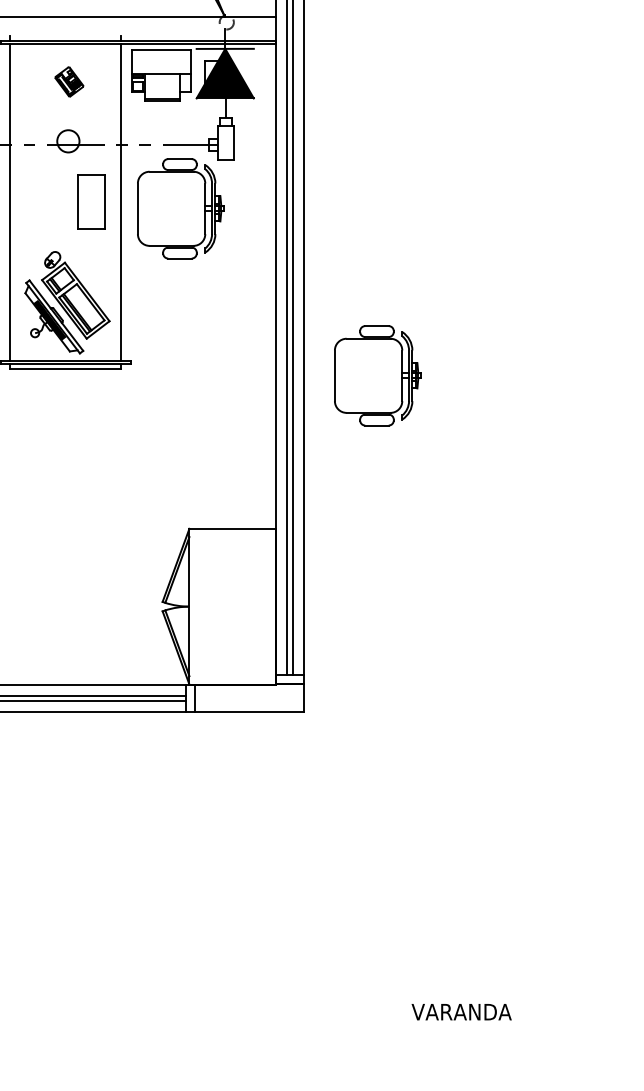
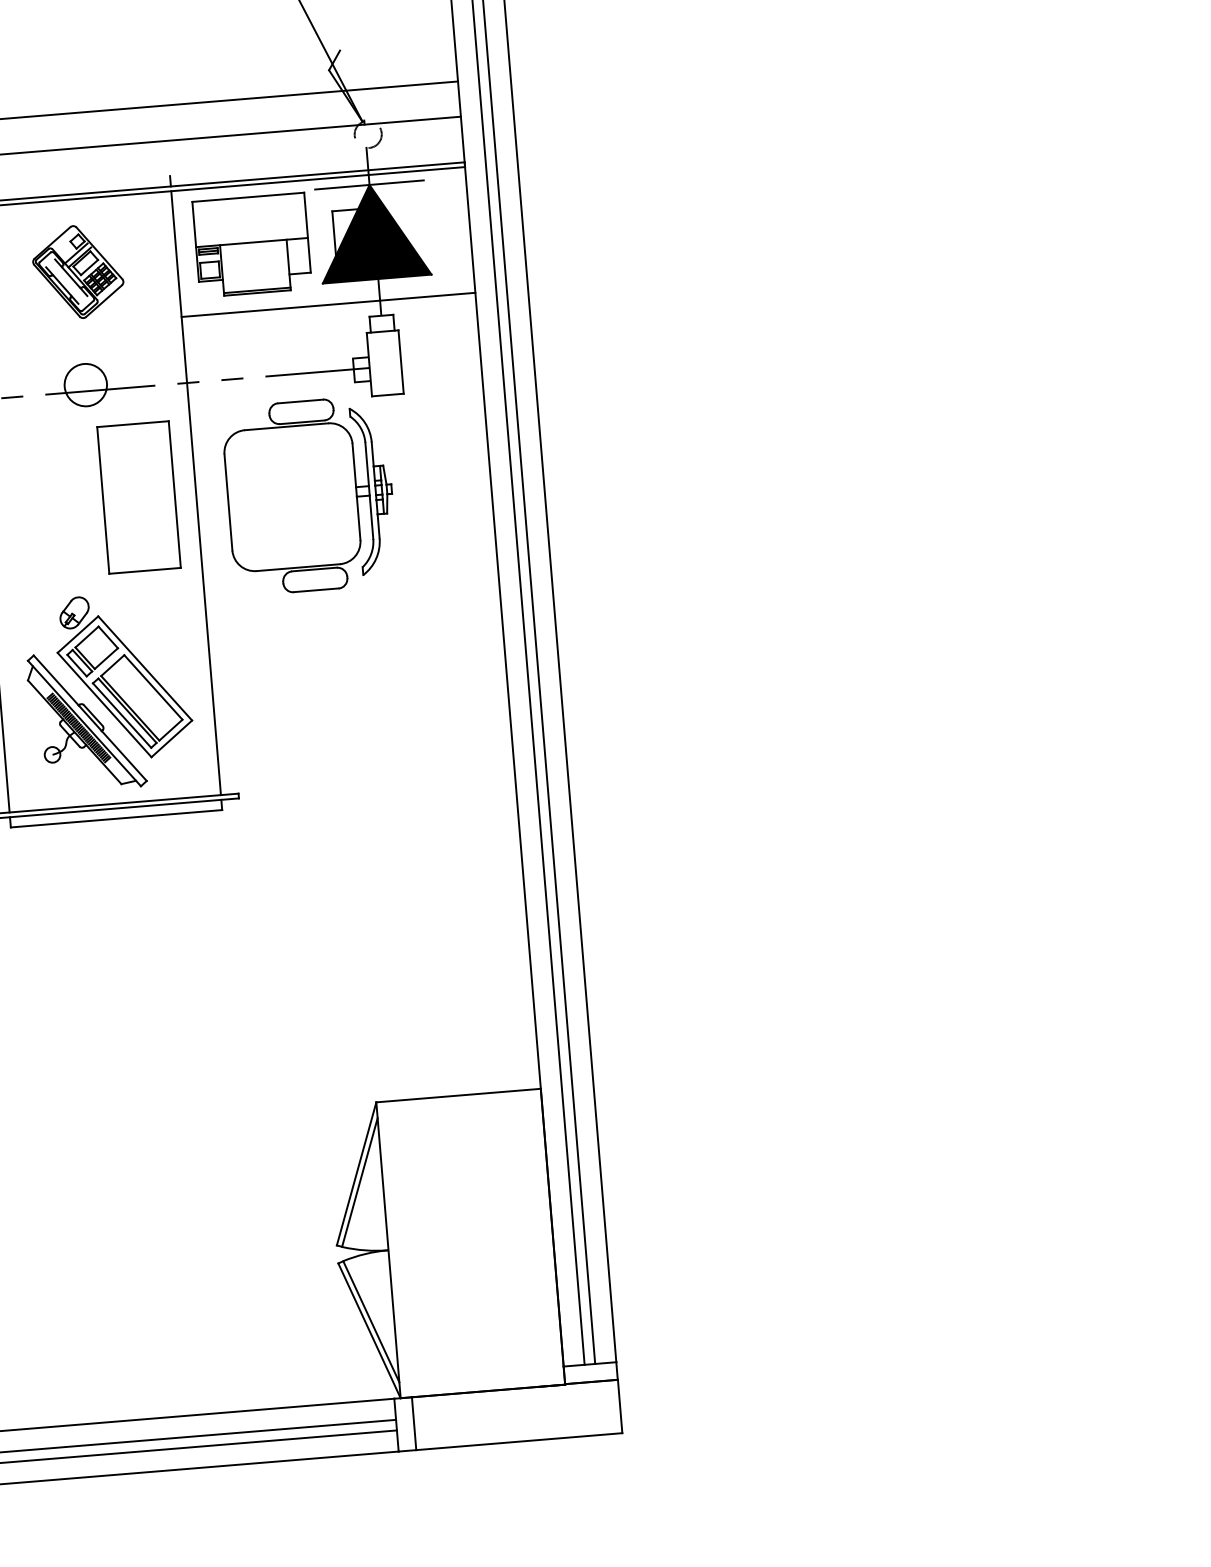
part: (69, 81) -> (78, 271), size x1.67
line: (198, 109) -> (328, 304), added
part: (91, 202) -> (139, 497), size x1.43
part: (377, 375) -> (709, 781), removed

